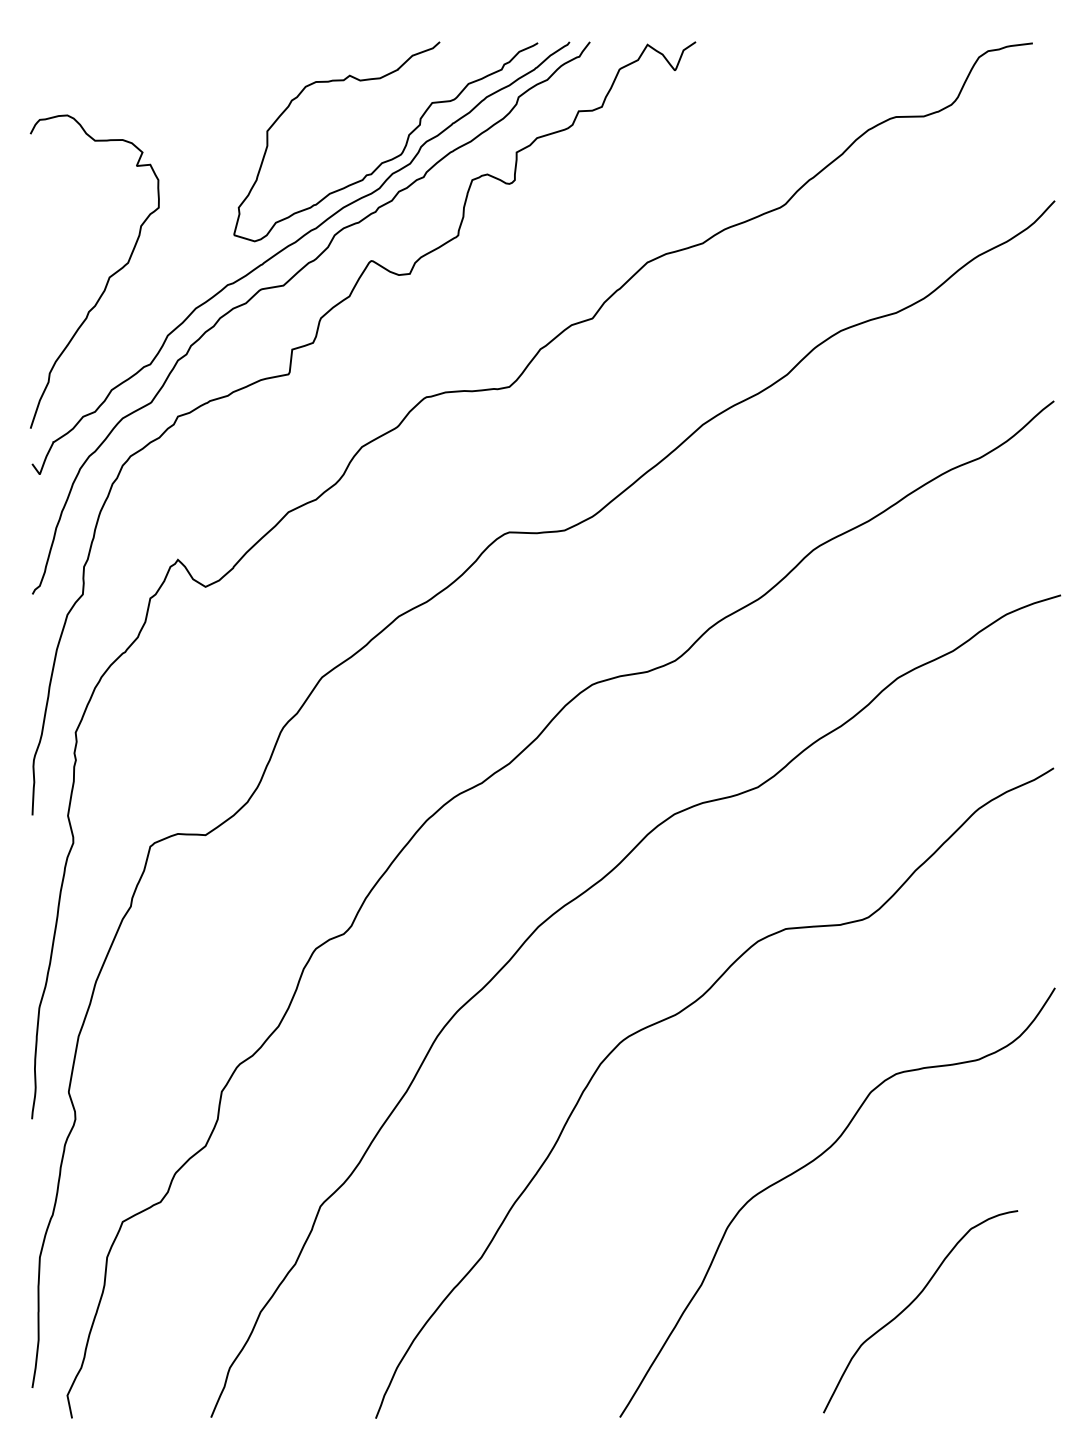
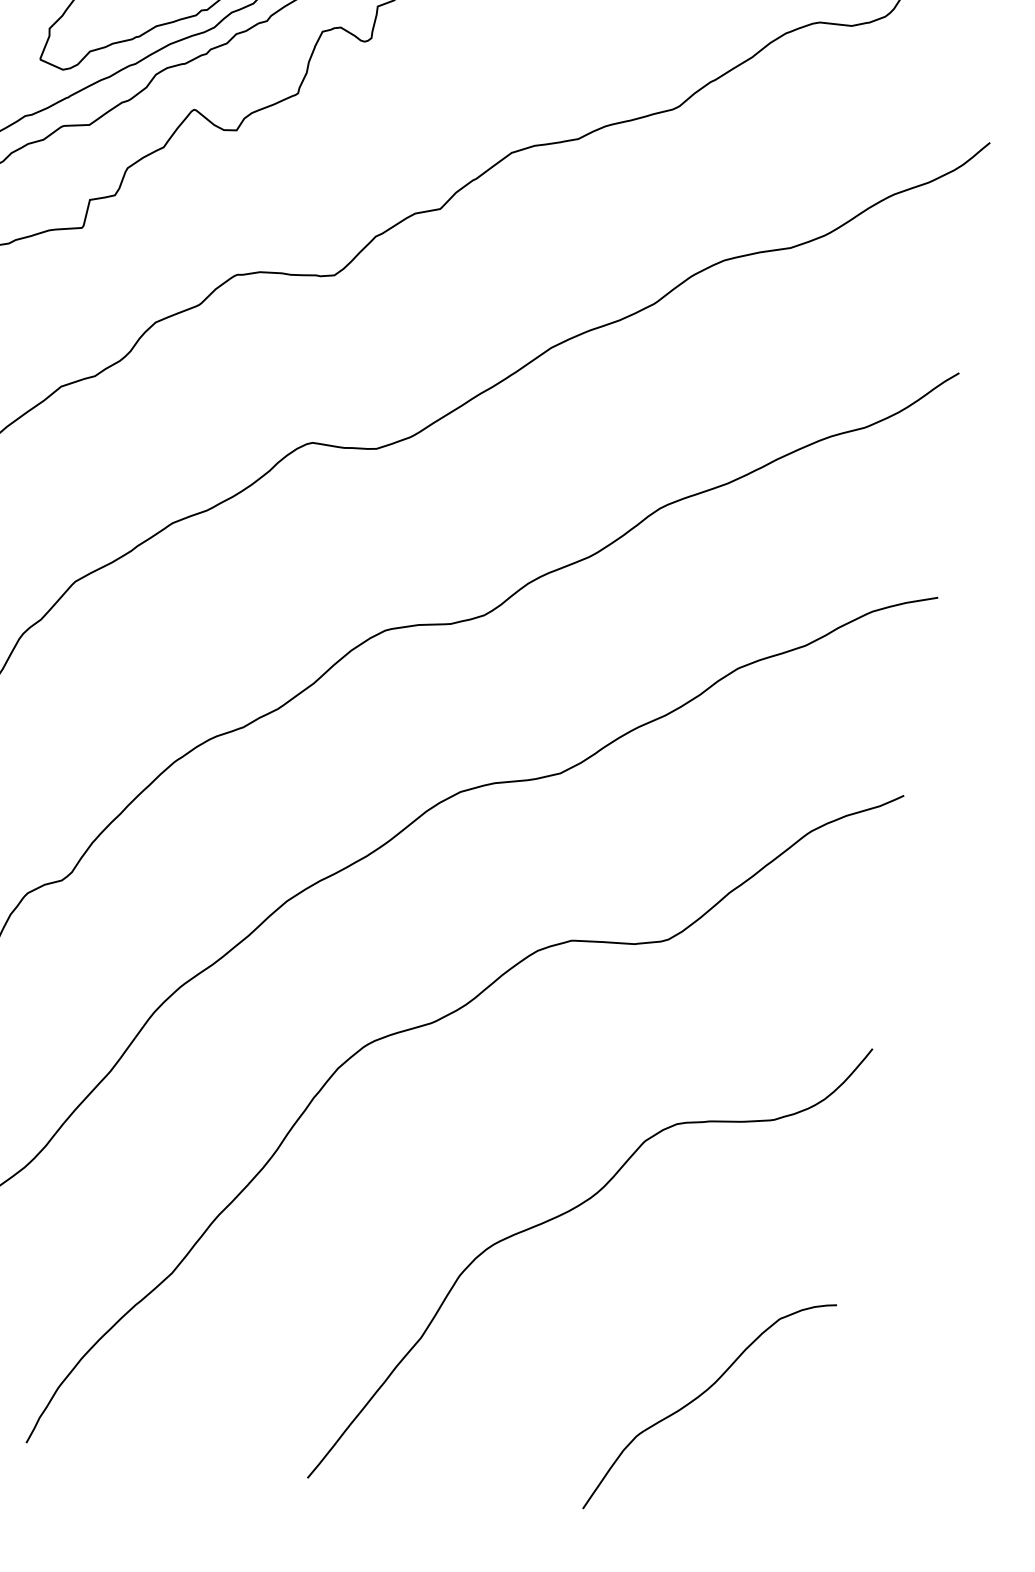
curve: (912, 1303) -> (701, 1395), moved

